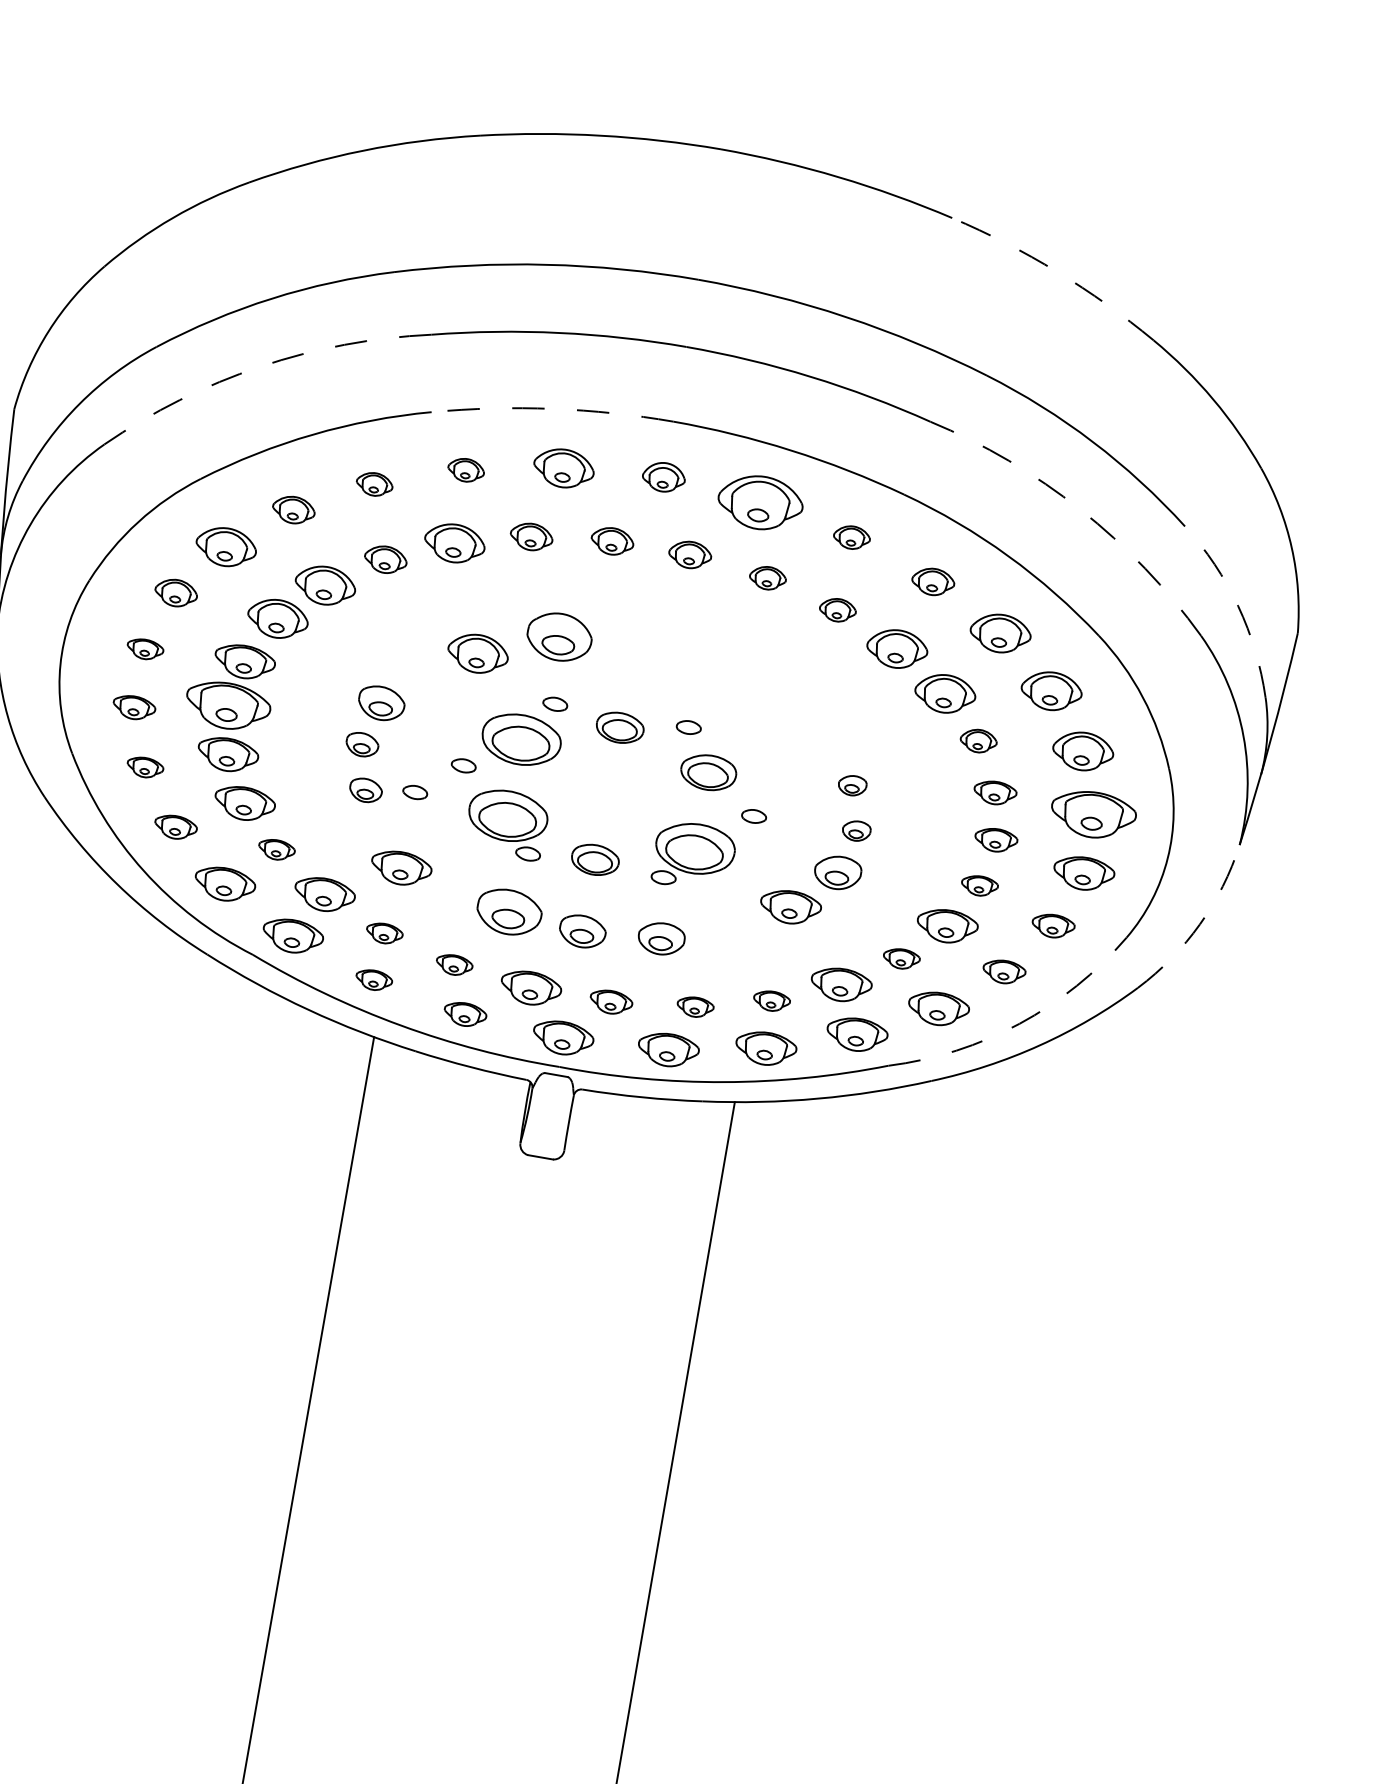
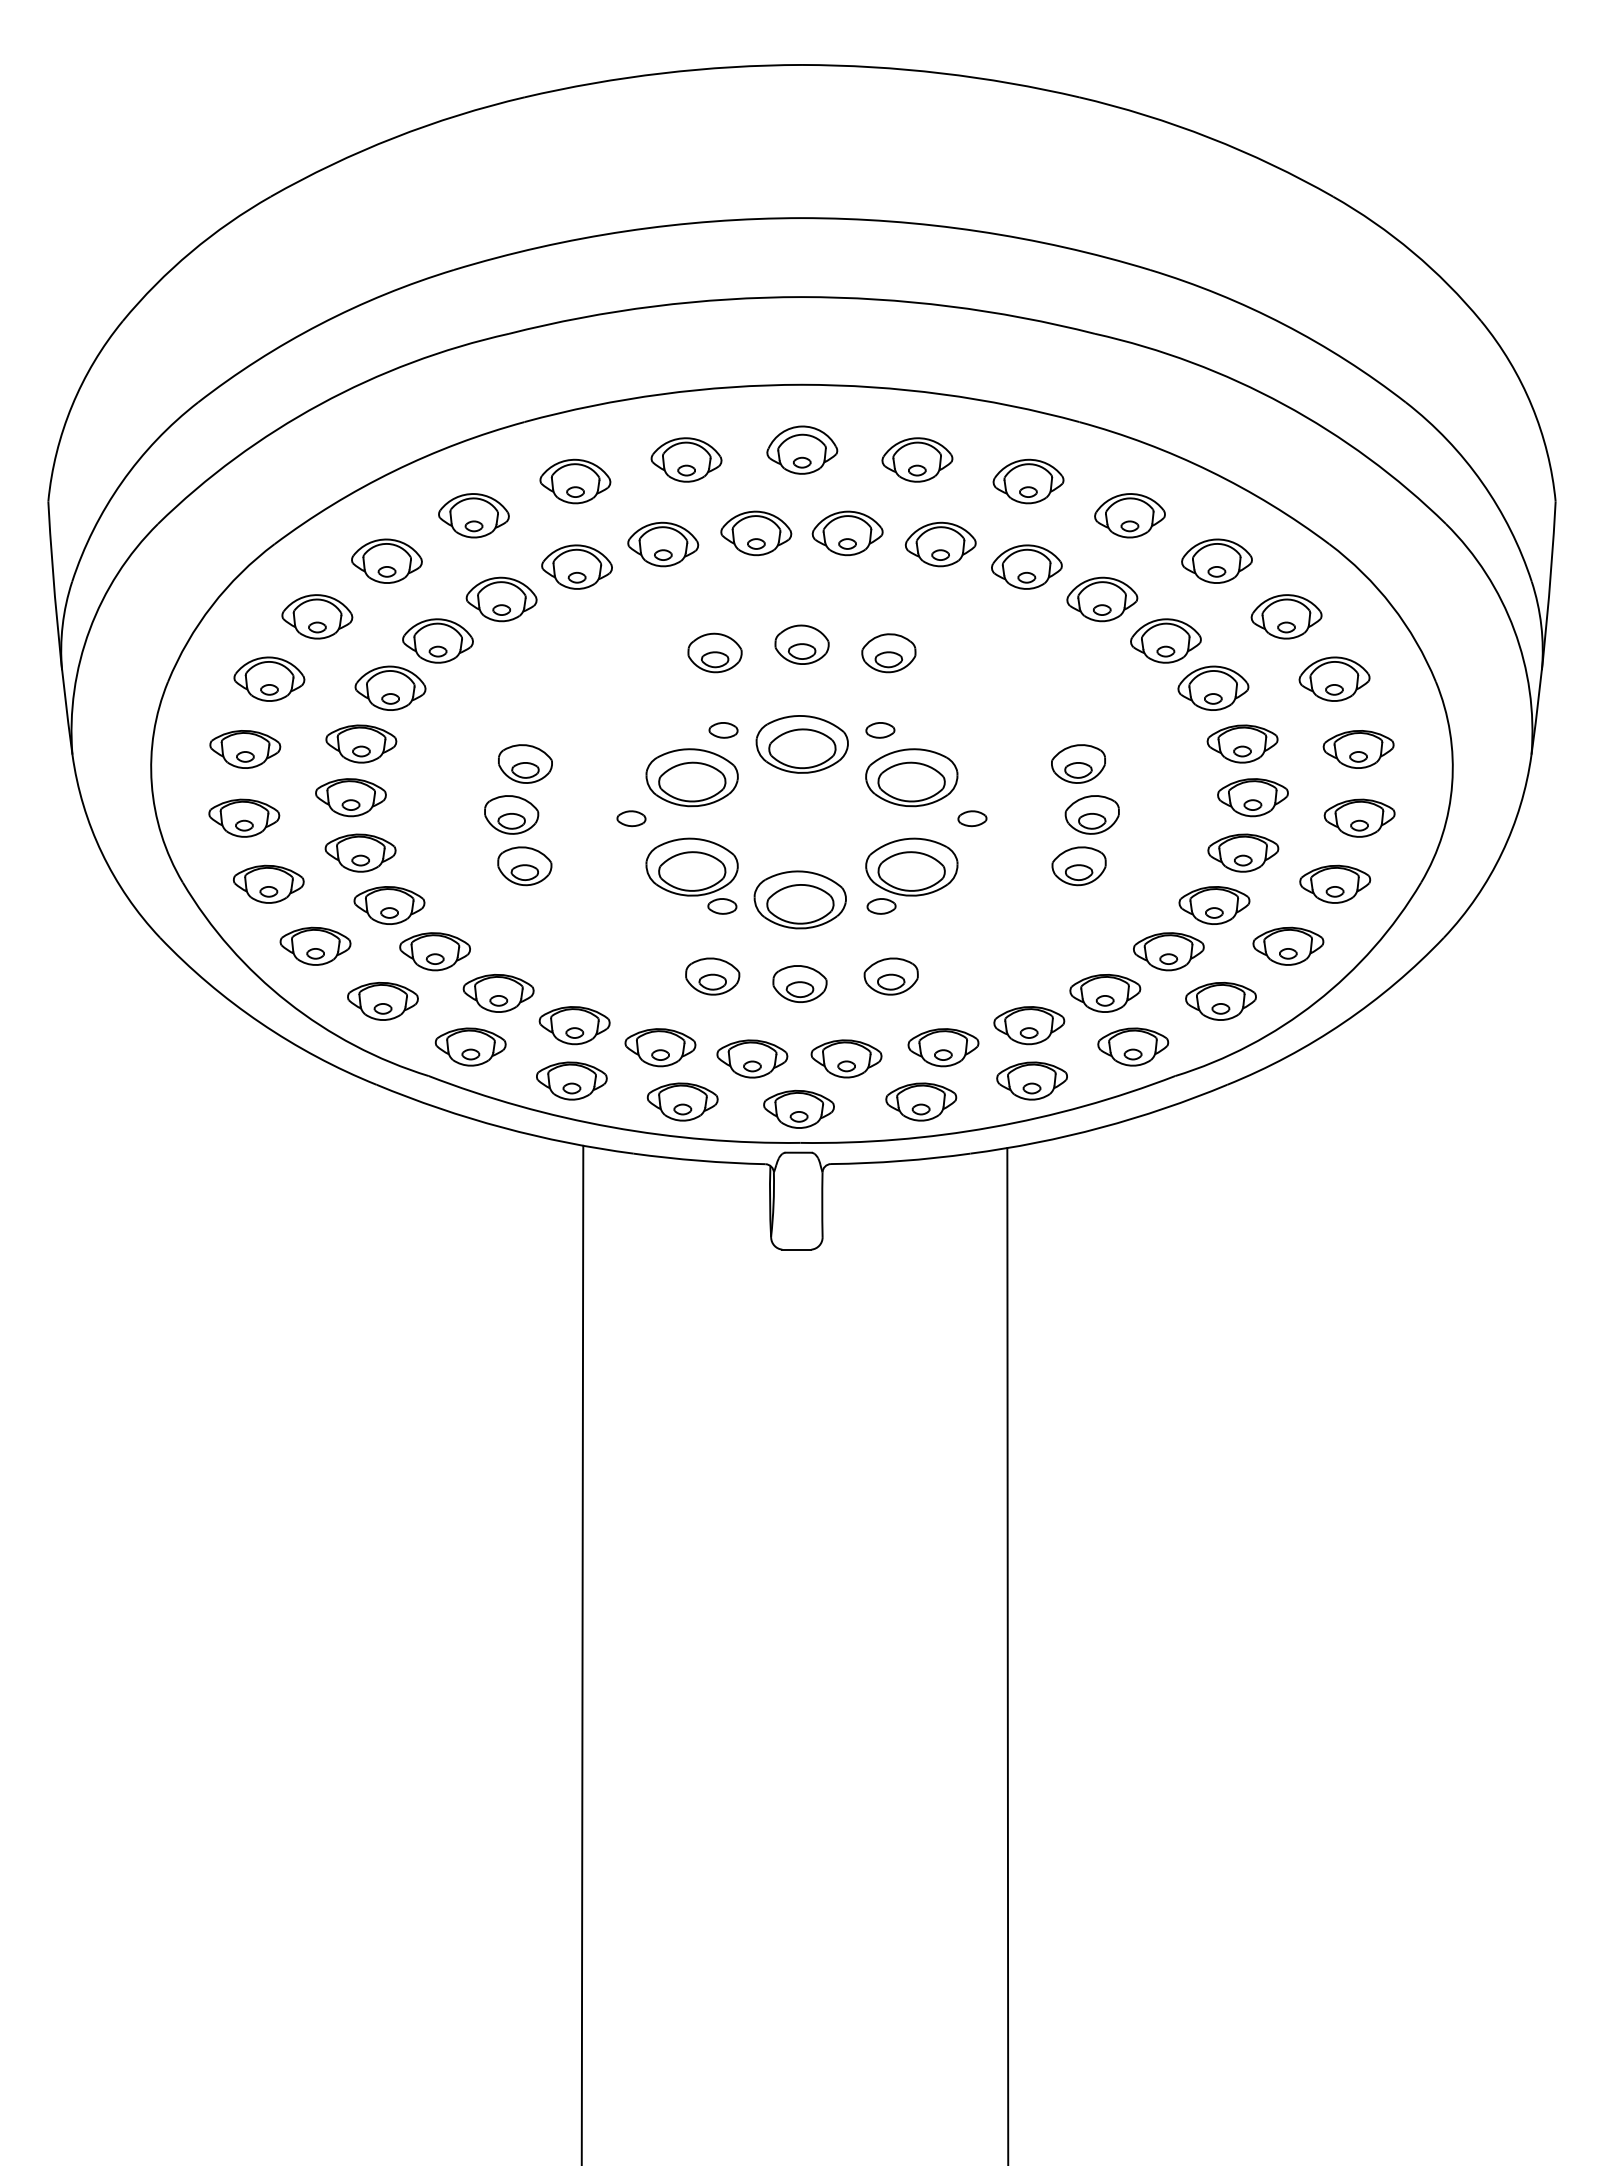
arc: (1057, 271) -> (1209, 137), dashed -> solid
arc: (260, 366) -> (320, 404), dashed -> solid
arc: (553, 409) -> (662, 394), dashed -> solid
part: (466, 470) -> (575, 481), size x1.67
part: (664, 476) -> (802, 449), size x1.43
part: (374, 484) -> (473, 515), size x1.67
part: (760, 502) -> (917, 459), size x0.71
part: (293, 509) -> (386, 560), size x1.43
arc: (1080, 509) -> (1283, 404), dashed -> solid
part: (531, 537) -> (663, 544), size x1.43
part: (851, 537) -> (1028, 481), size x1.67
part: (612, 541) -> (756, 533), size x1.43
part: (690, 555) -> (847, 533), size x1.43
part: (385, 559) -> (501, 599), size x1.43
part: (767, 578) -> (940, 544), size x1.67
part: (932, 581) -> (1129, 515), size x1.43
part: (176, 592) -> (269, 678), size x1.43
arc: (1238, 605) -> (1482, 482), dashed -> solid
part: (837, 609) -> (1026, 566), size x1.67
part: (559, 636) -> (714, 652), size x0.71
part: (634, 642) -> (801, 644), added
part: (145, 649) -> (245, 749), size x1.67
part: (478, 653) -> (625, 687), removed
part: (707, 663) -> (888, 653), added
part: (227, 705) -> (350, 797), size x0.71
part: (134, 707) -> (244, 817), size x1.43
part: (619, 727) -> (801, 744), size x1.67
part: (978, 740) -> (1213, 687), size x1.67
part: (362, 744) -> (511, 814), size x1.43
part: (145, 767) -> (268, 883), size x1.67
part: (708, 772) -> (911, 777), size x1.43
part: (852, 785) -> (1078, 763), size x1.67
part: (365, 790) -> (524, 866), size x1.43
part: (415, 792) -> (581, 858), removed
part: (995, 792) -> (1242, 743), size x1.43
part: (1093, 814) -> (1358, 749), size x0.71
part: (175, 826) -> (315, 945), size x1.43
part: (856, 830) -> (1091, 814), size x1.67
part: (995, 840) -> (1252, 797), size x1.43
part: (276, 849) -> (434, 951), size x1.67
part: (594, 859) -> (799, 899), size x1.67
part: (401, 867) -> (580, 947), removed
part: (979, 885) -> (1243, 852), size x1.67
part: (790, 906) -> (1031, 914), removed
part: (509, 912) -> (712, 976), size x0.71
arc: (1200, 924) -> (1502, 853), dashed -> solid
part: (1053, 925) -> (1335, 883), size x1.43
part: (384, 933) -> (574, 1025), size x1.67
part: (901, 958) -> (1168, 951), size x1.67
part: (454, 964) -> (660, 1047), size x1.67
part: (1004, 971) -> (1288, 945), size x1.43
part: (373, 979) -> (571, 1080), size x1.67
part: (611, 1001) -> (846, 1058), size x1.43
part: (771, 1001) -> (1029, 1025), size x1.67
part: (695, 1006) -> (943, 1047), size x1.67
part: (465, 1014) -> (682, 1101), size x1.43
arc: (1019, 1024) -> (1316, 1002), dashed -> solid

